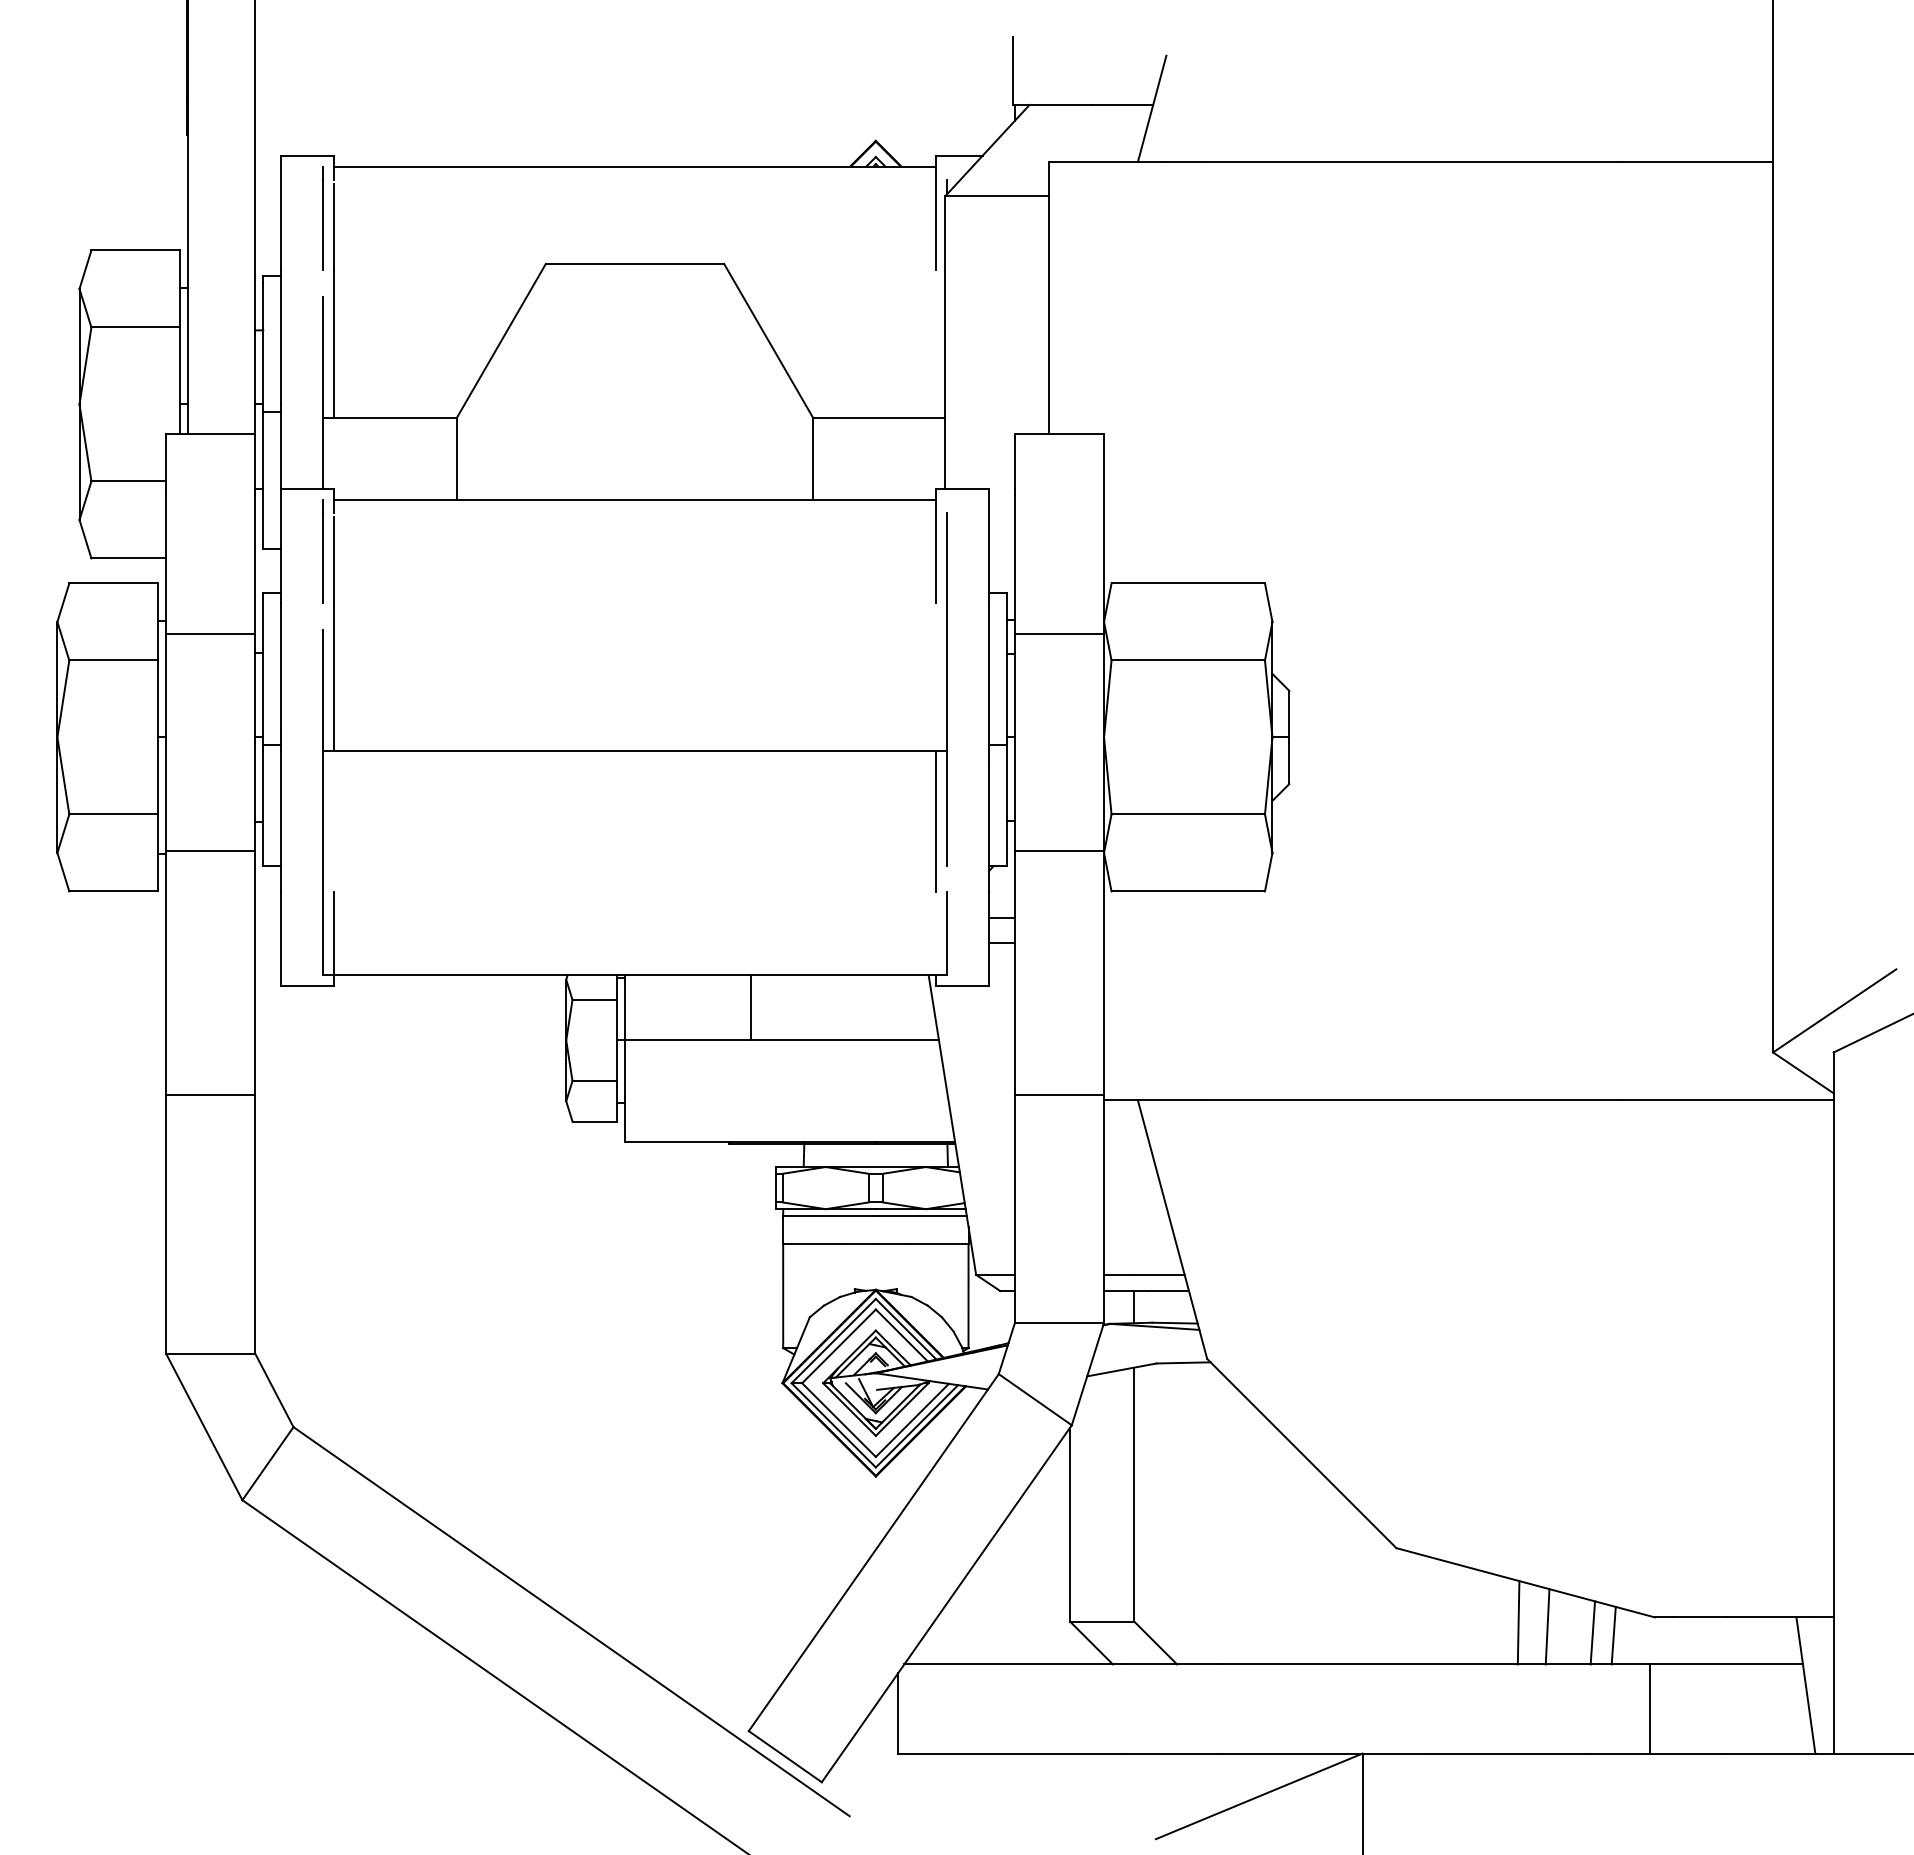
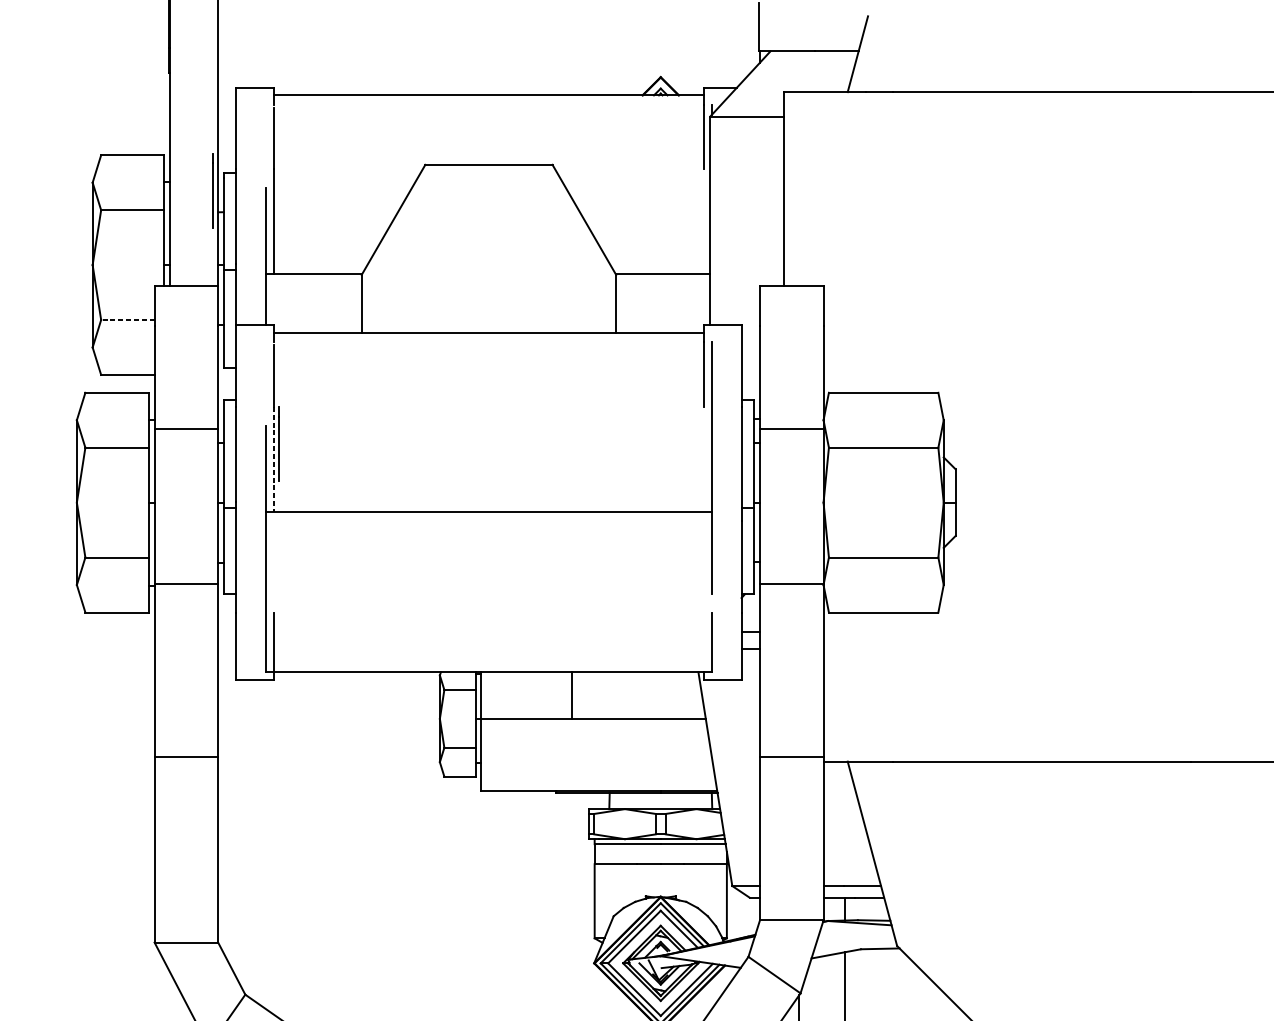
line: (322, 218) -> (212, 190), moved
line: (128, 481) -> (127, 320), solid -> dashed
line: (322, 551) -> (278, 444), moved
line: (333, 676) -> (273, 459), solid -> dashed
line: (936, 820) -> (704, 561), removed

